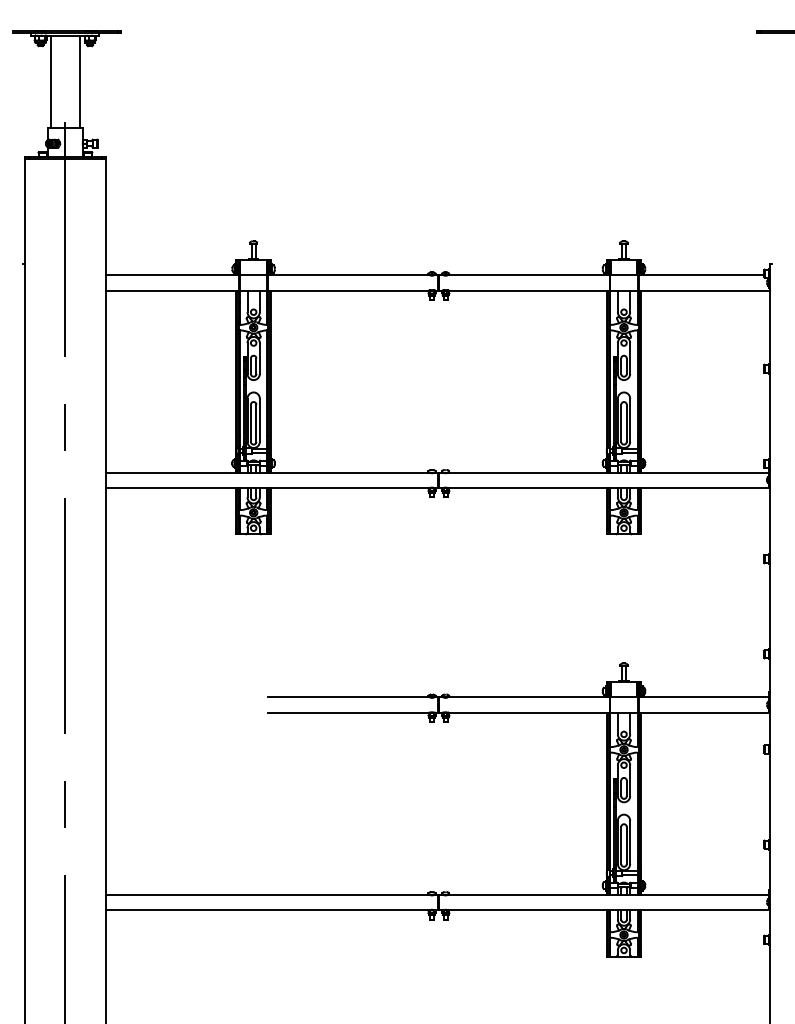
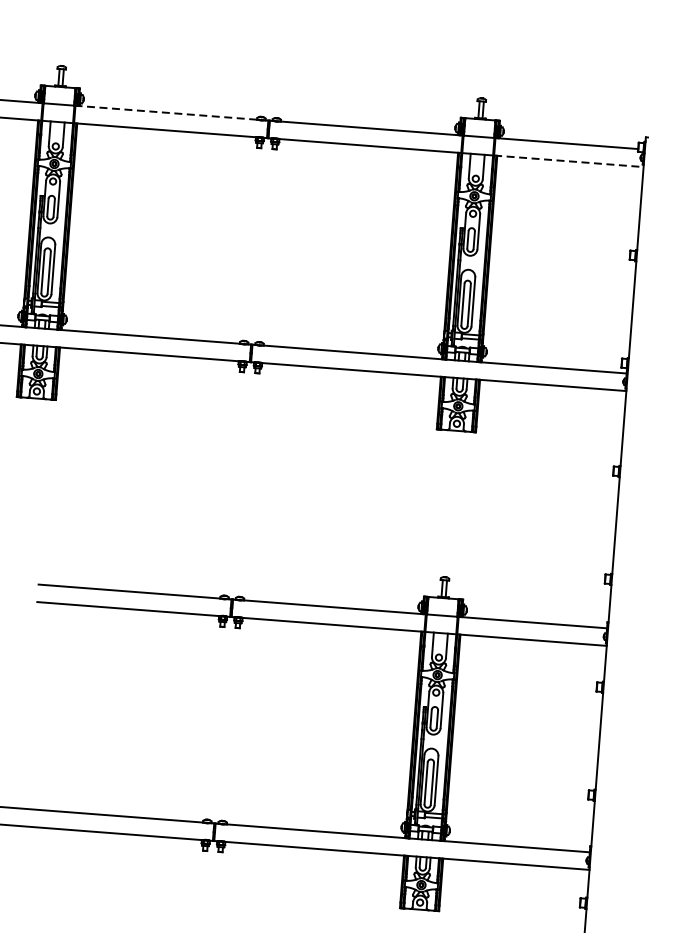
line: (347, 275) -> (165, 113), solid -> dashed
line: (704, 290) -> (568, 161), solid -> dashed

